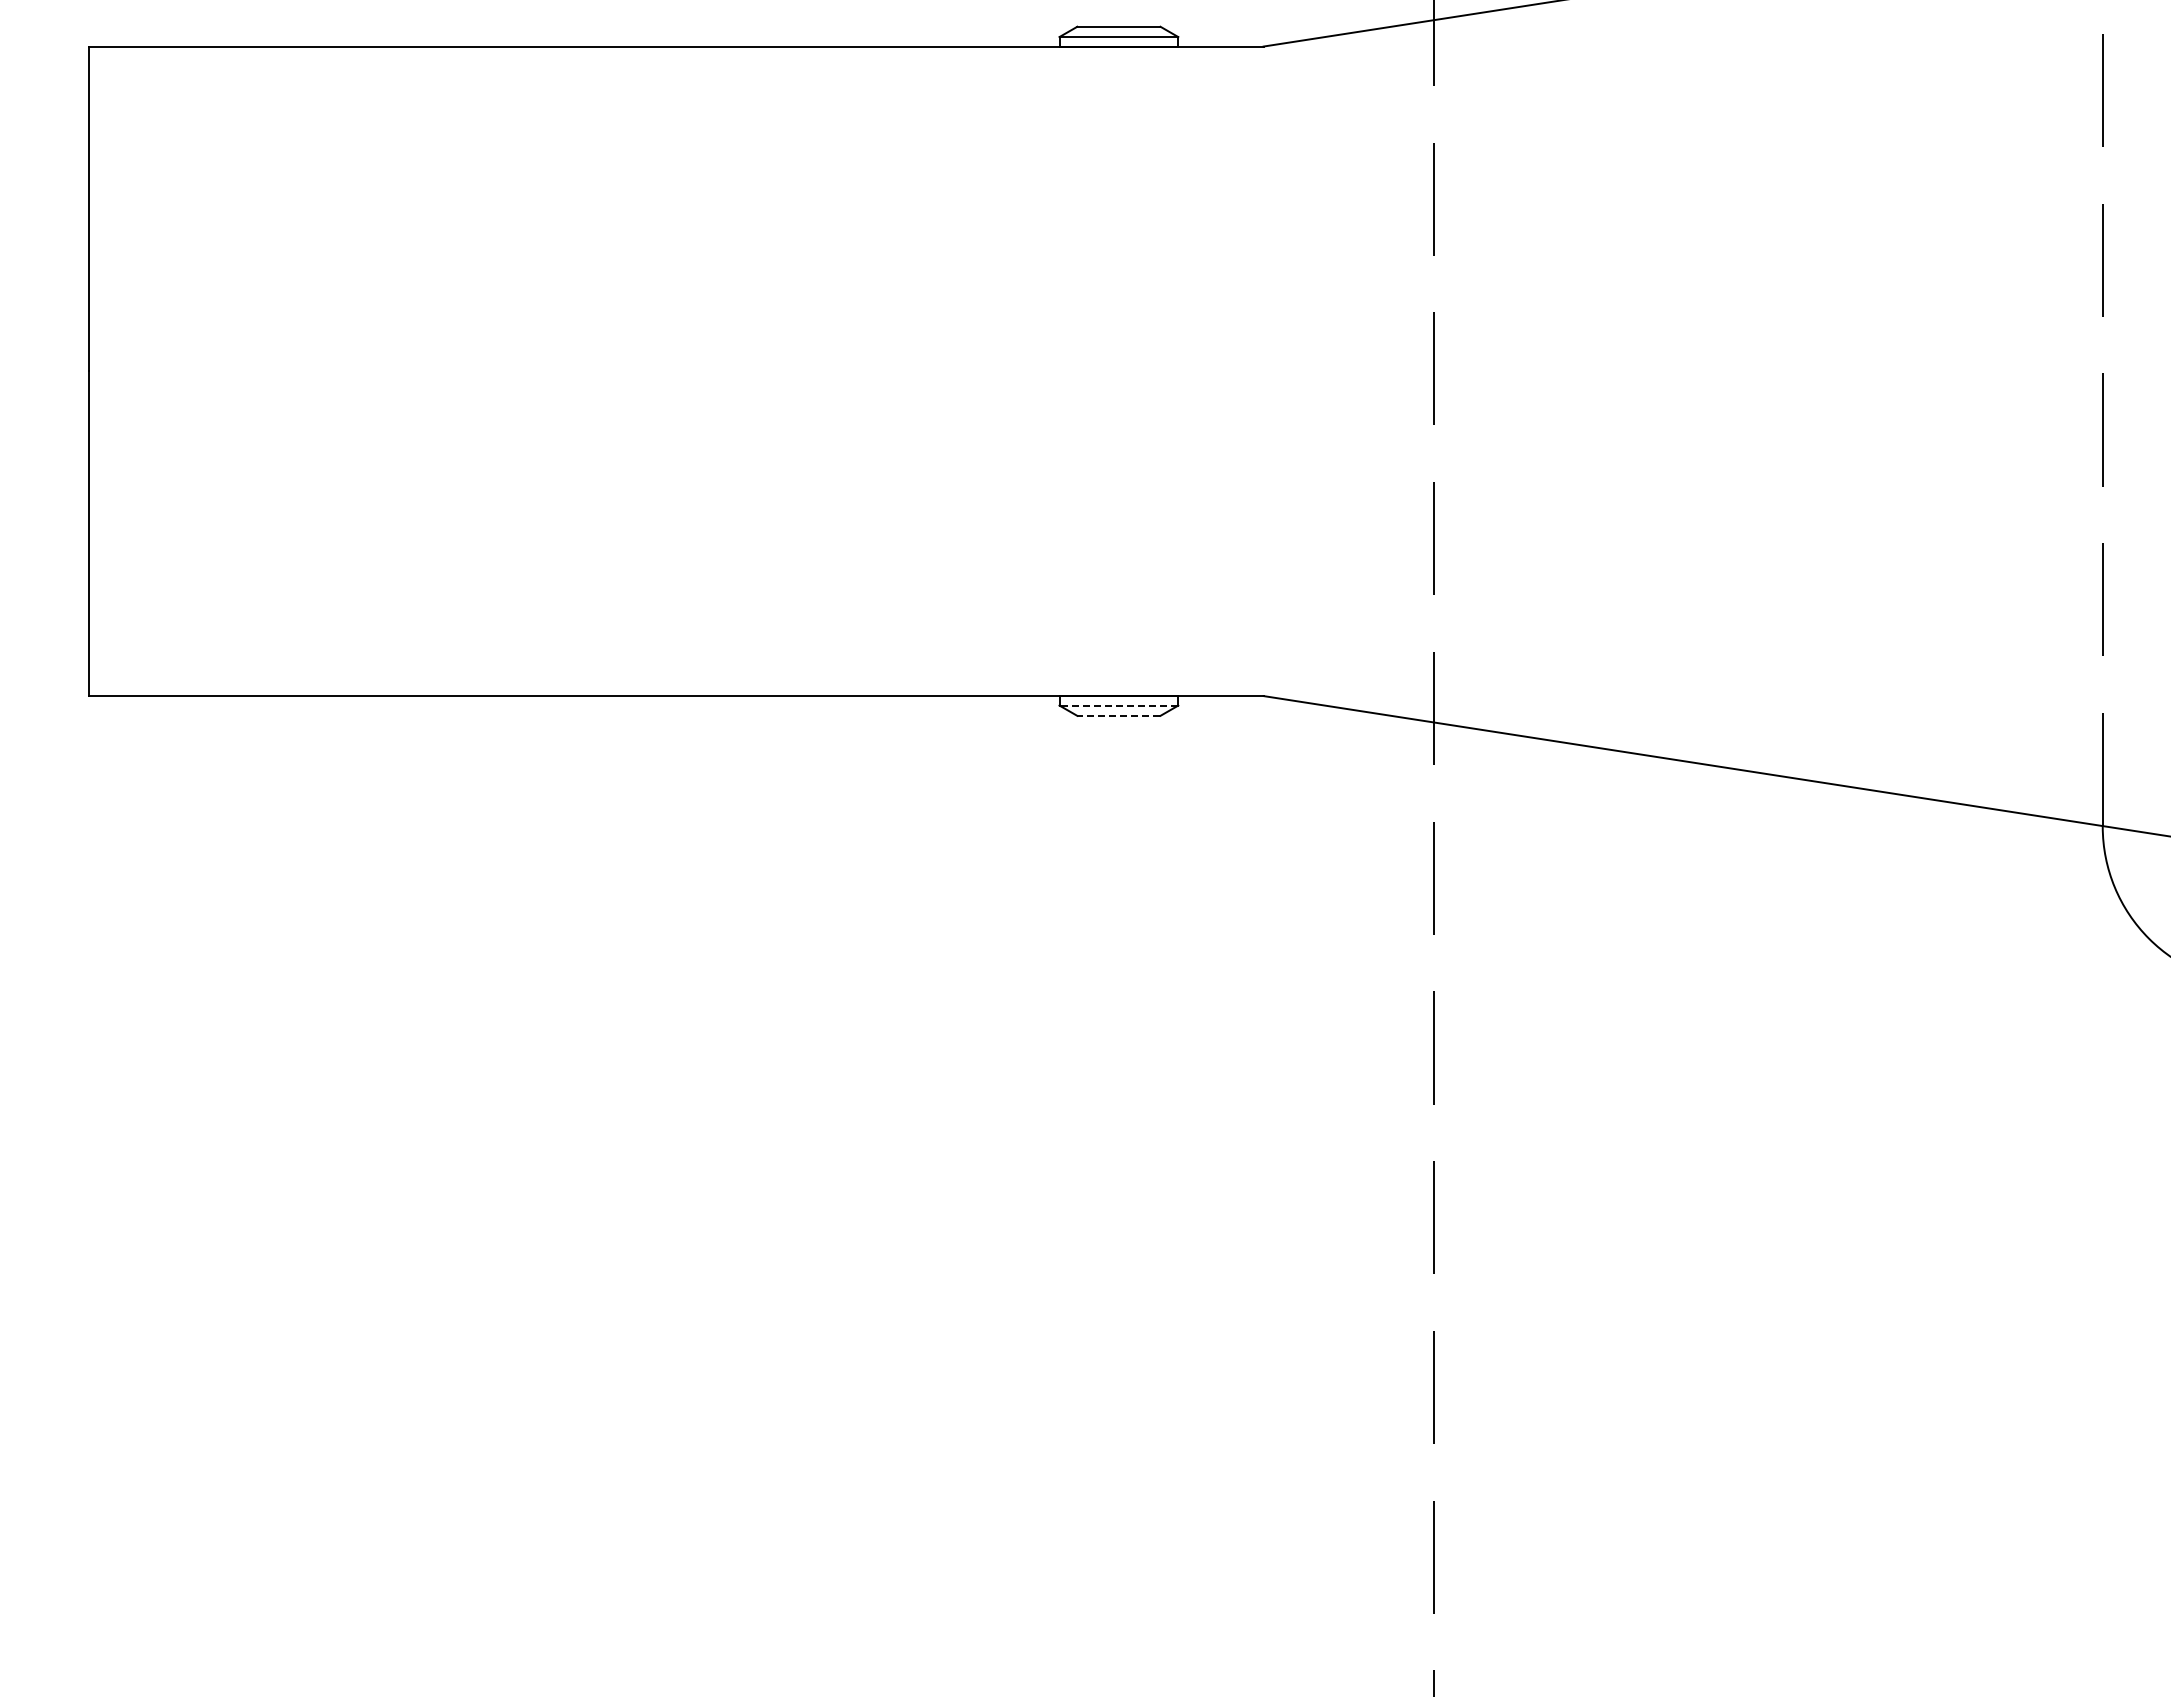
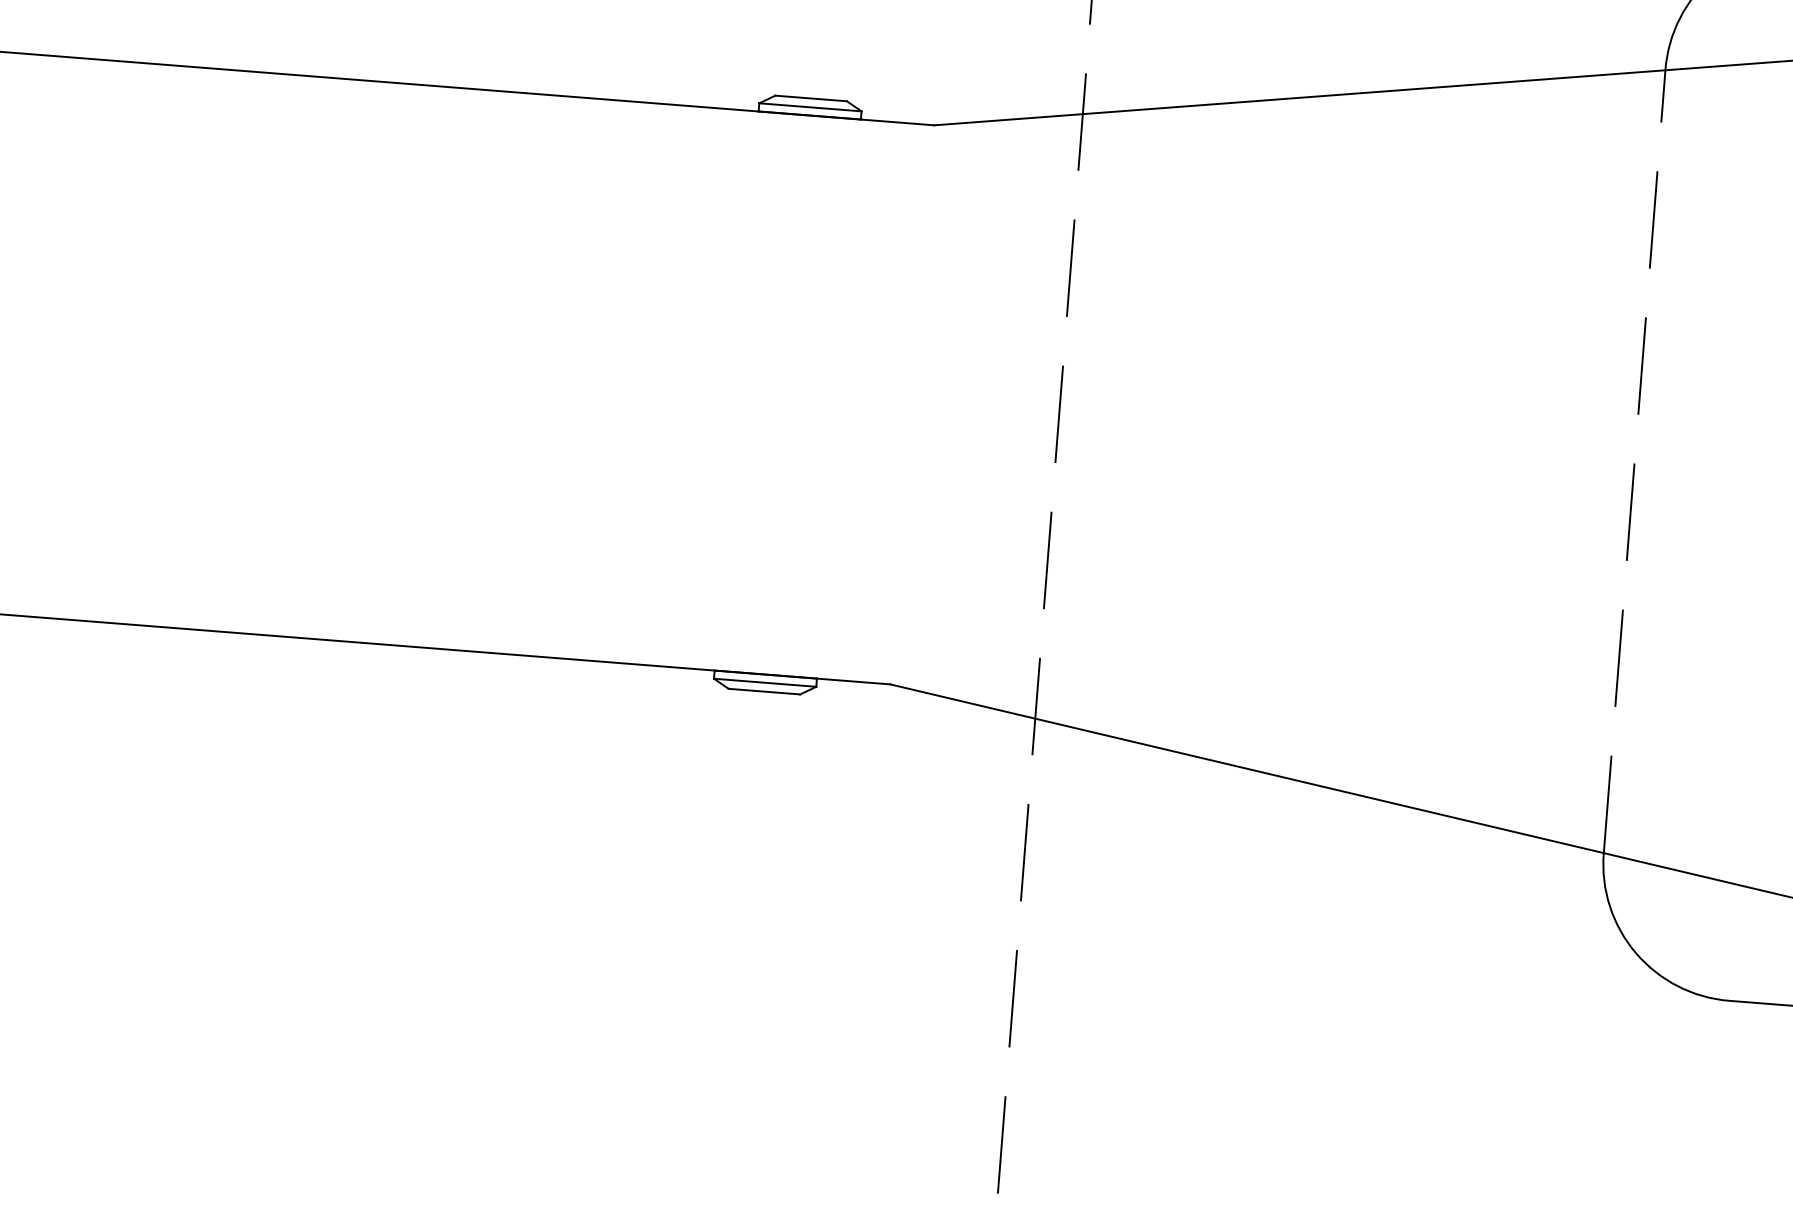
line: (1118, 705) -> (764, 682), dashed -> solid
line: (1118, 715) -> (764, 691), dashed -> solid

